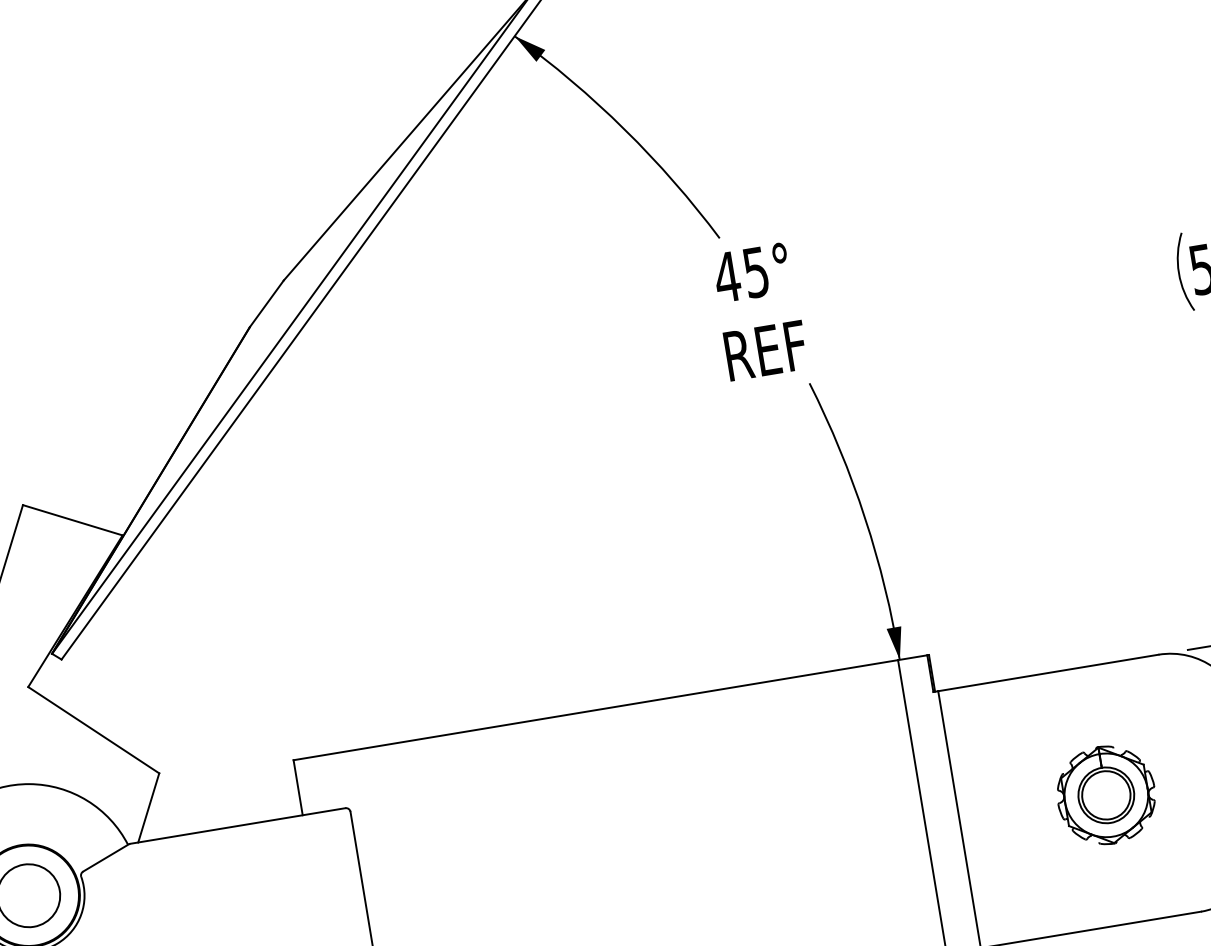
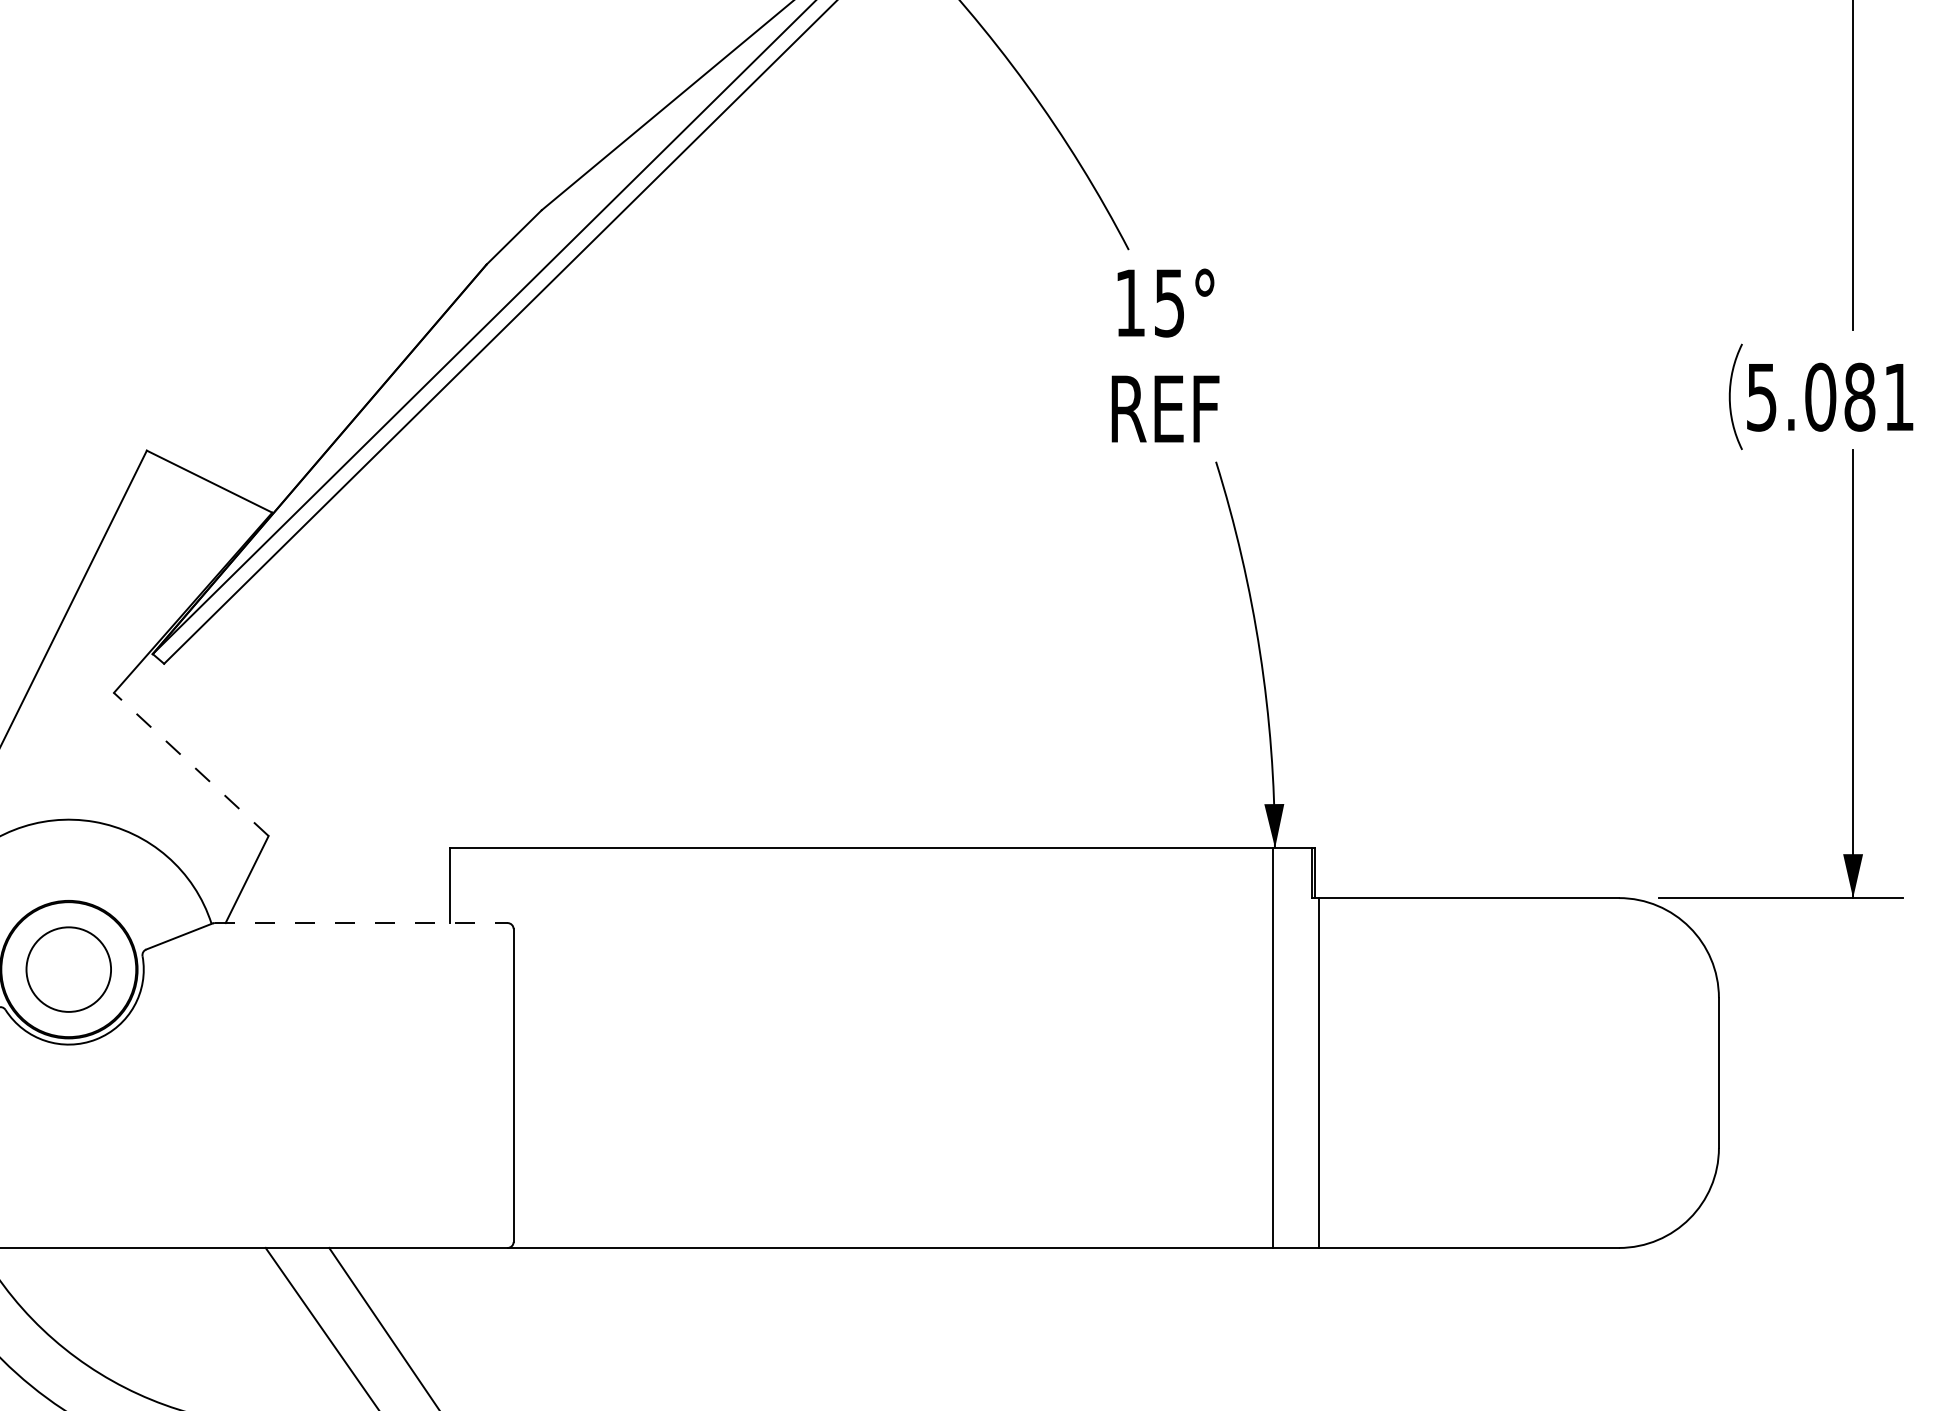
text: (727, 276) -> (1130, 302), 45° -> 15°
line: (93, 730) -> (190, 764), solid -> dashed
part: (1105, 795) -> (1518, 1072), removed
line: (238, 826) -> (361, 923), solid -> dashed

